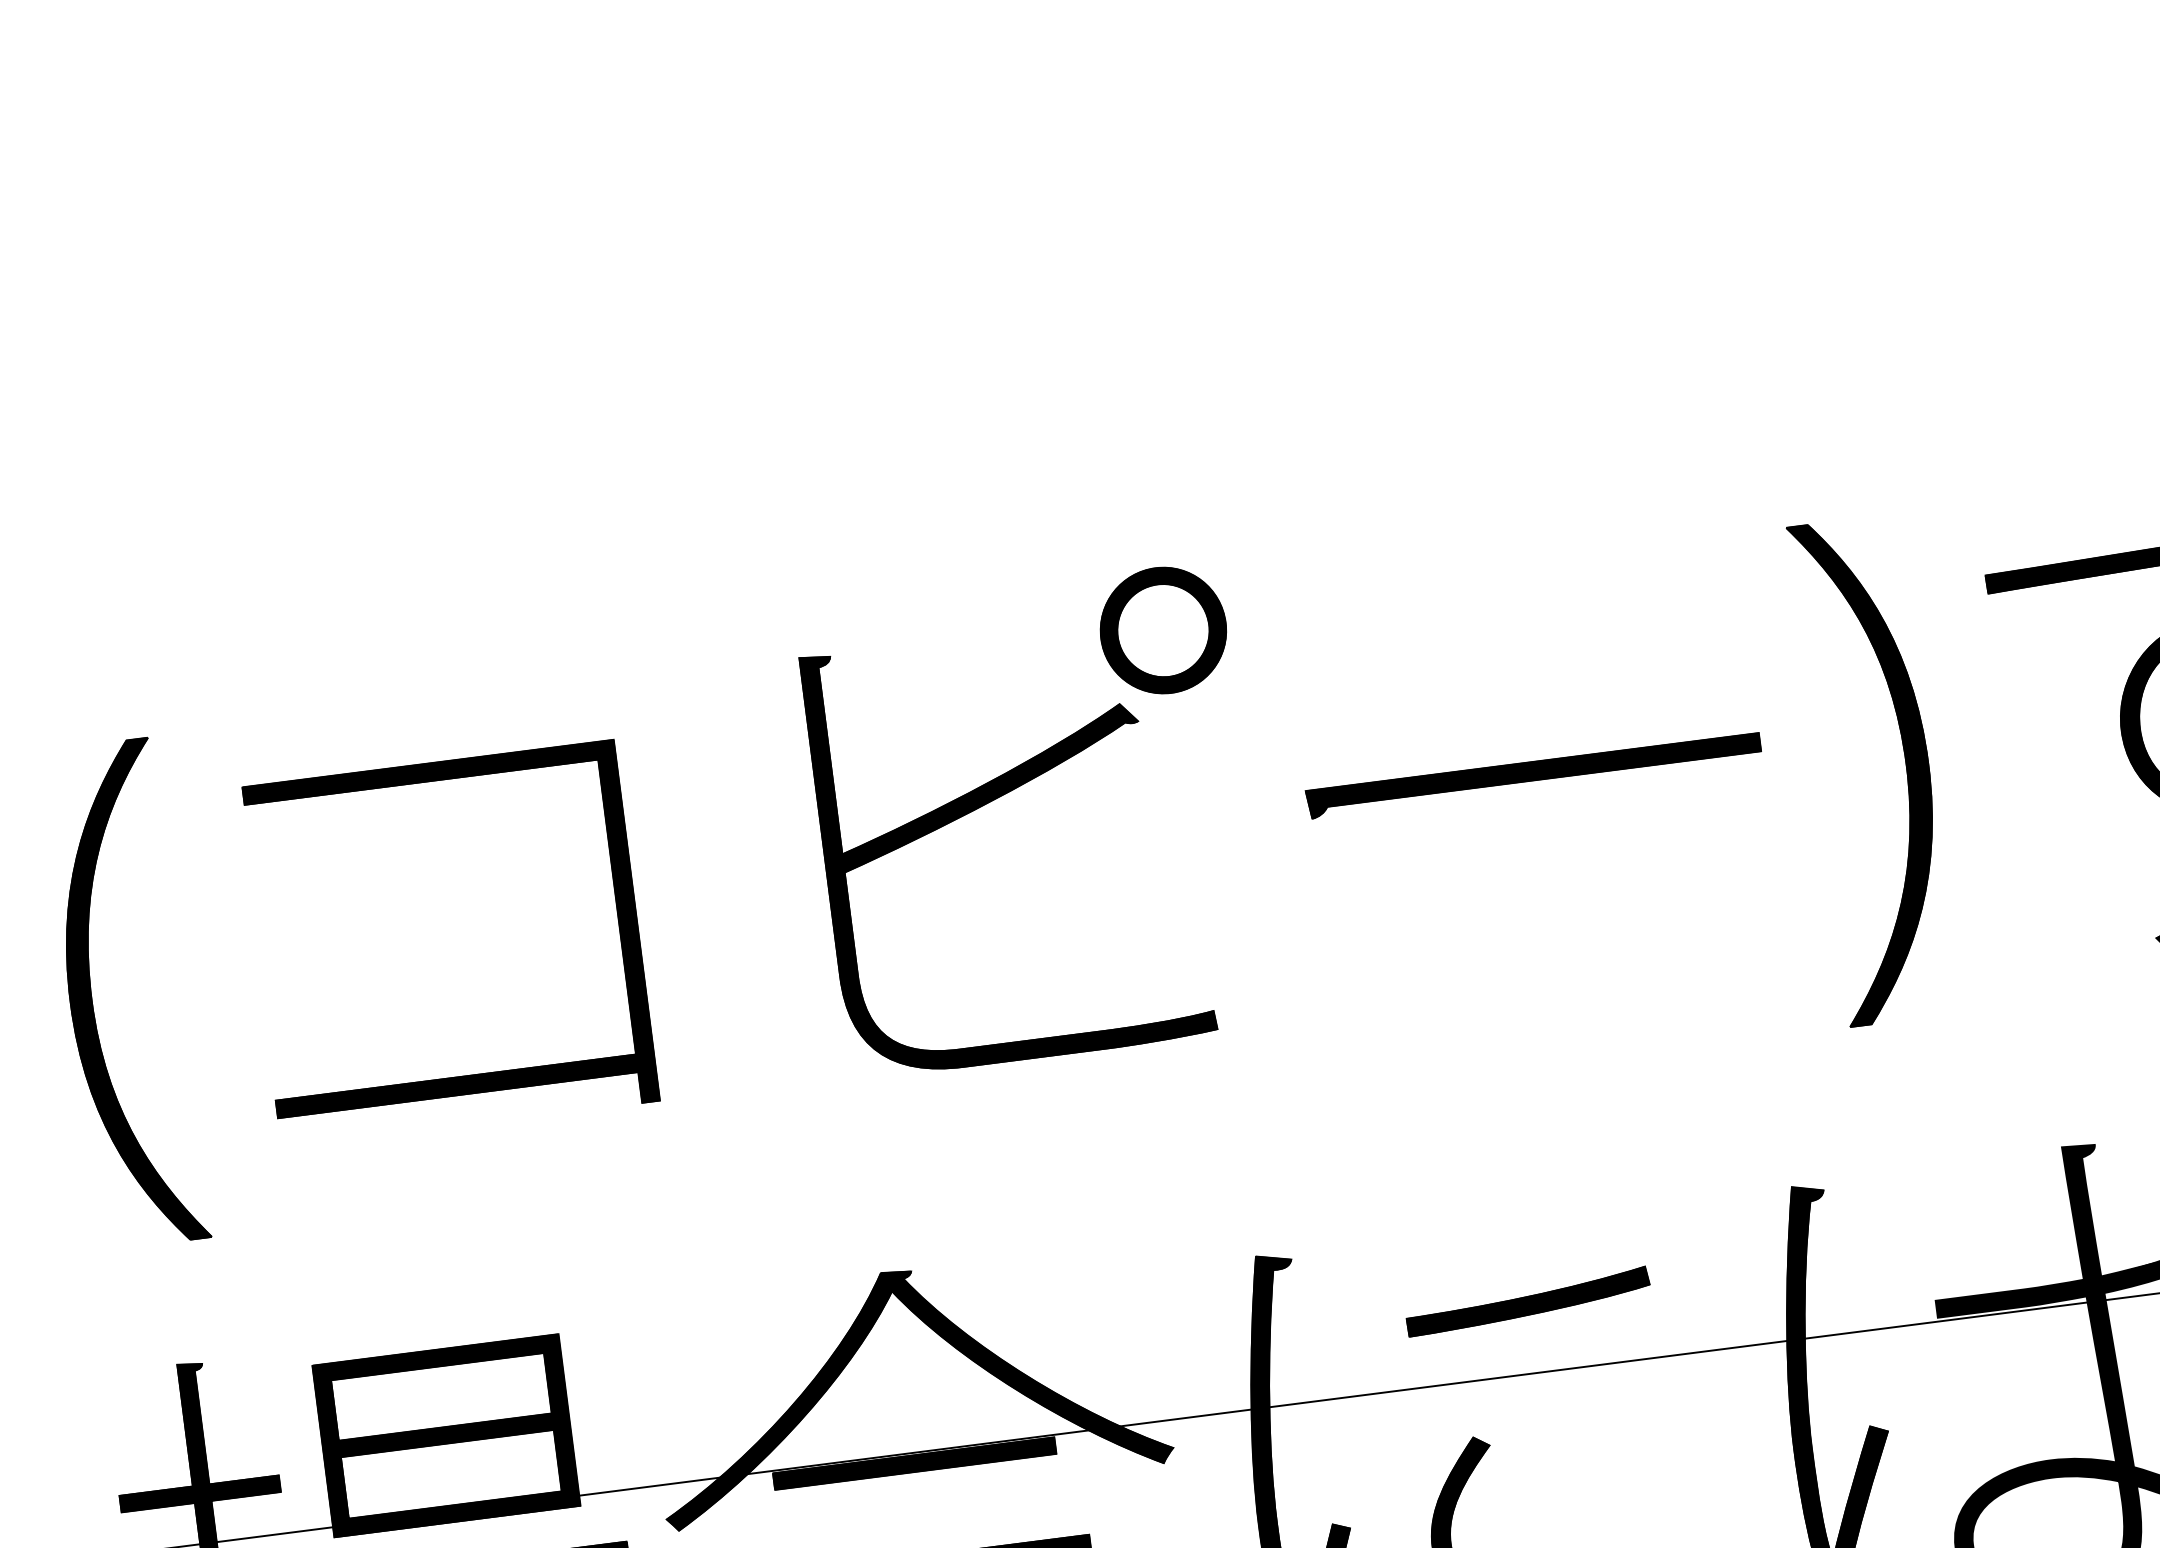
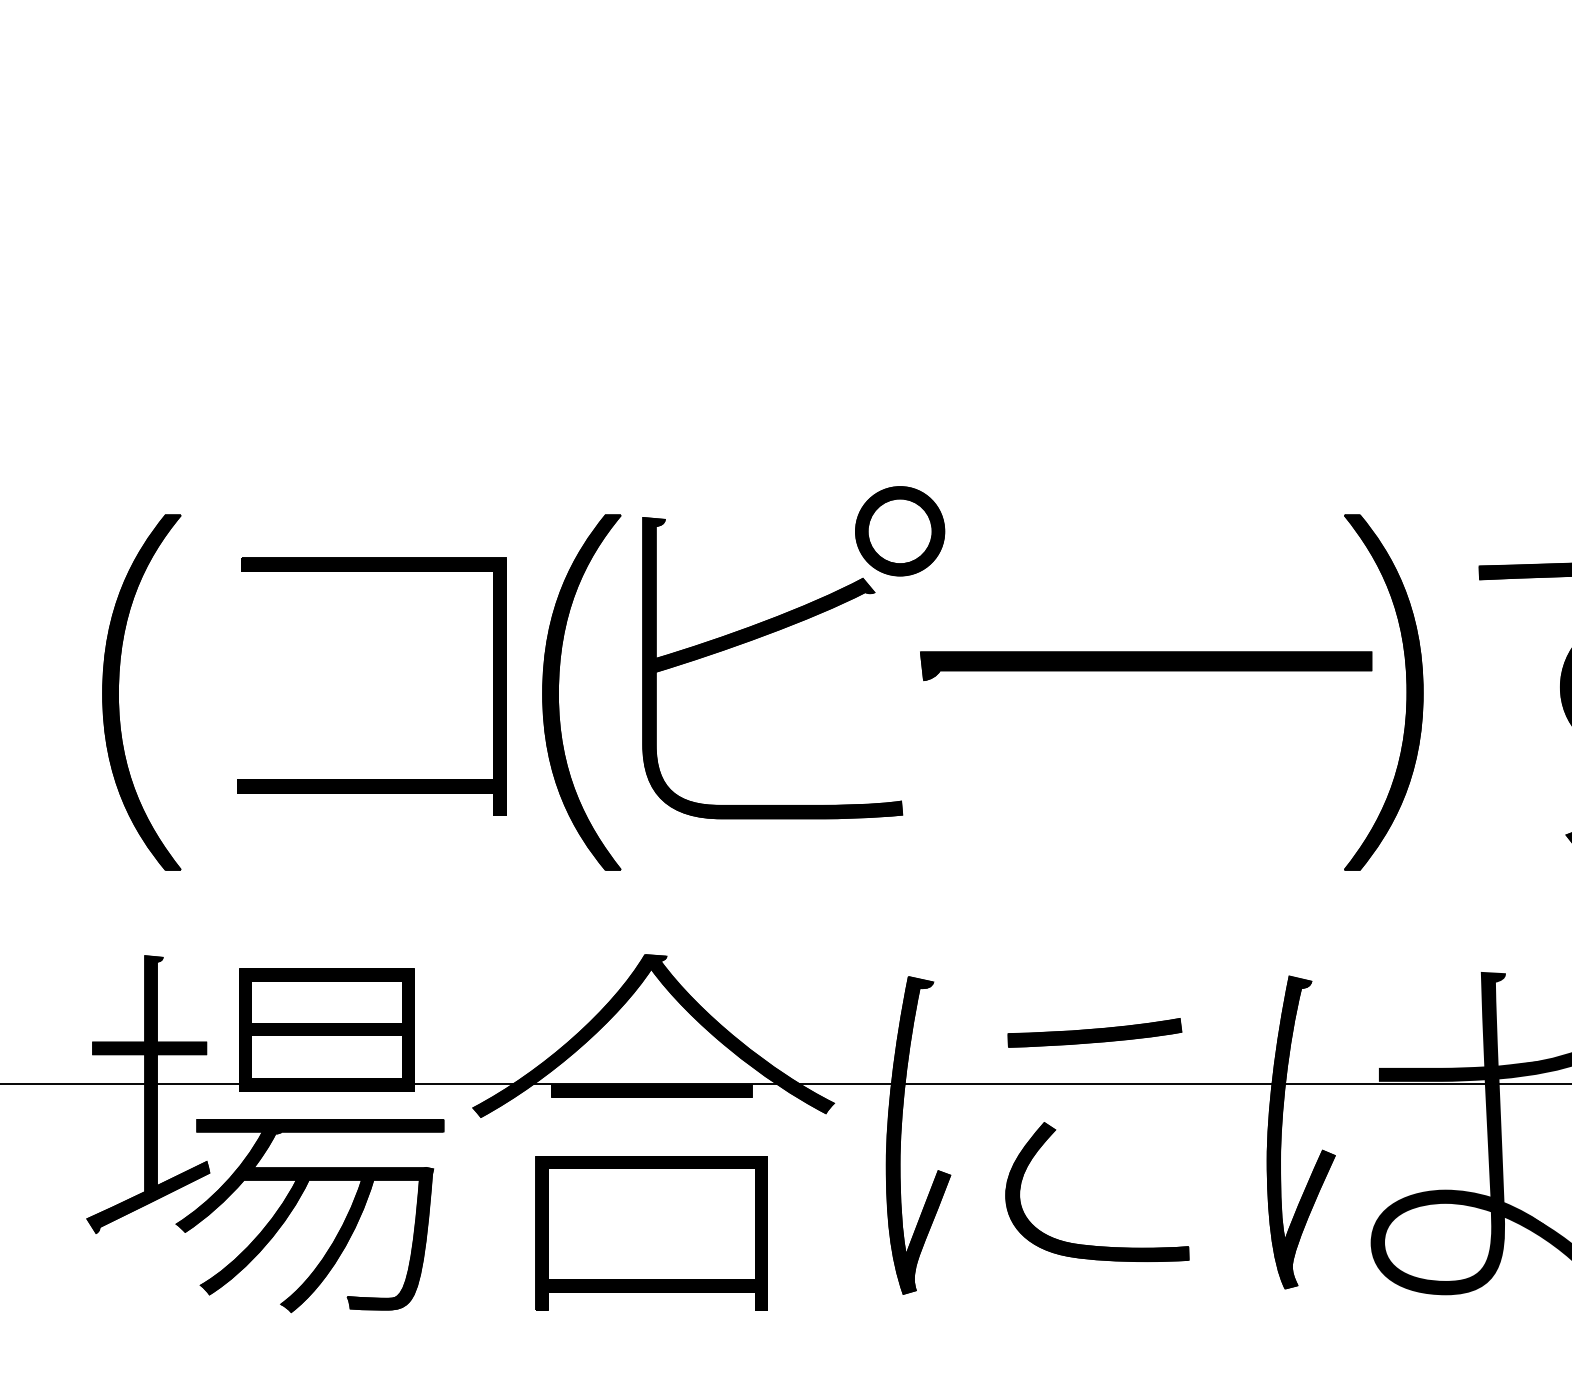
part: (1533, 775) -> (1145, 665), size x1.4
part: (711, 919) -> (558, 692), added

